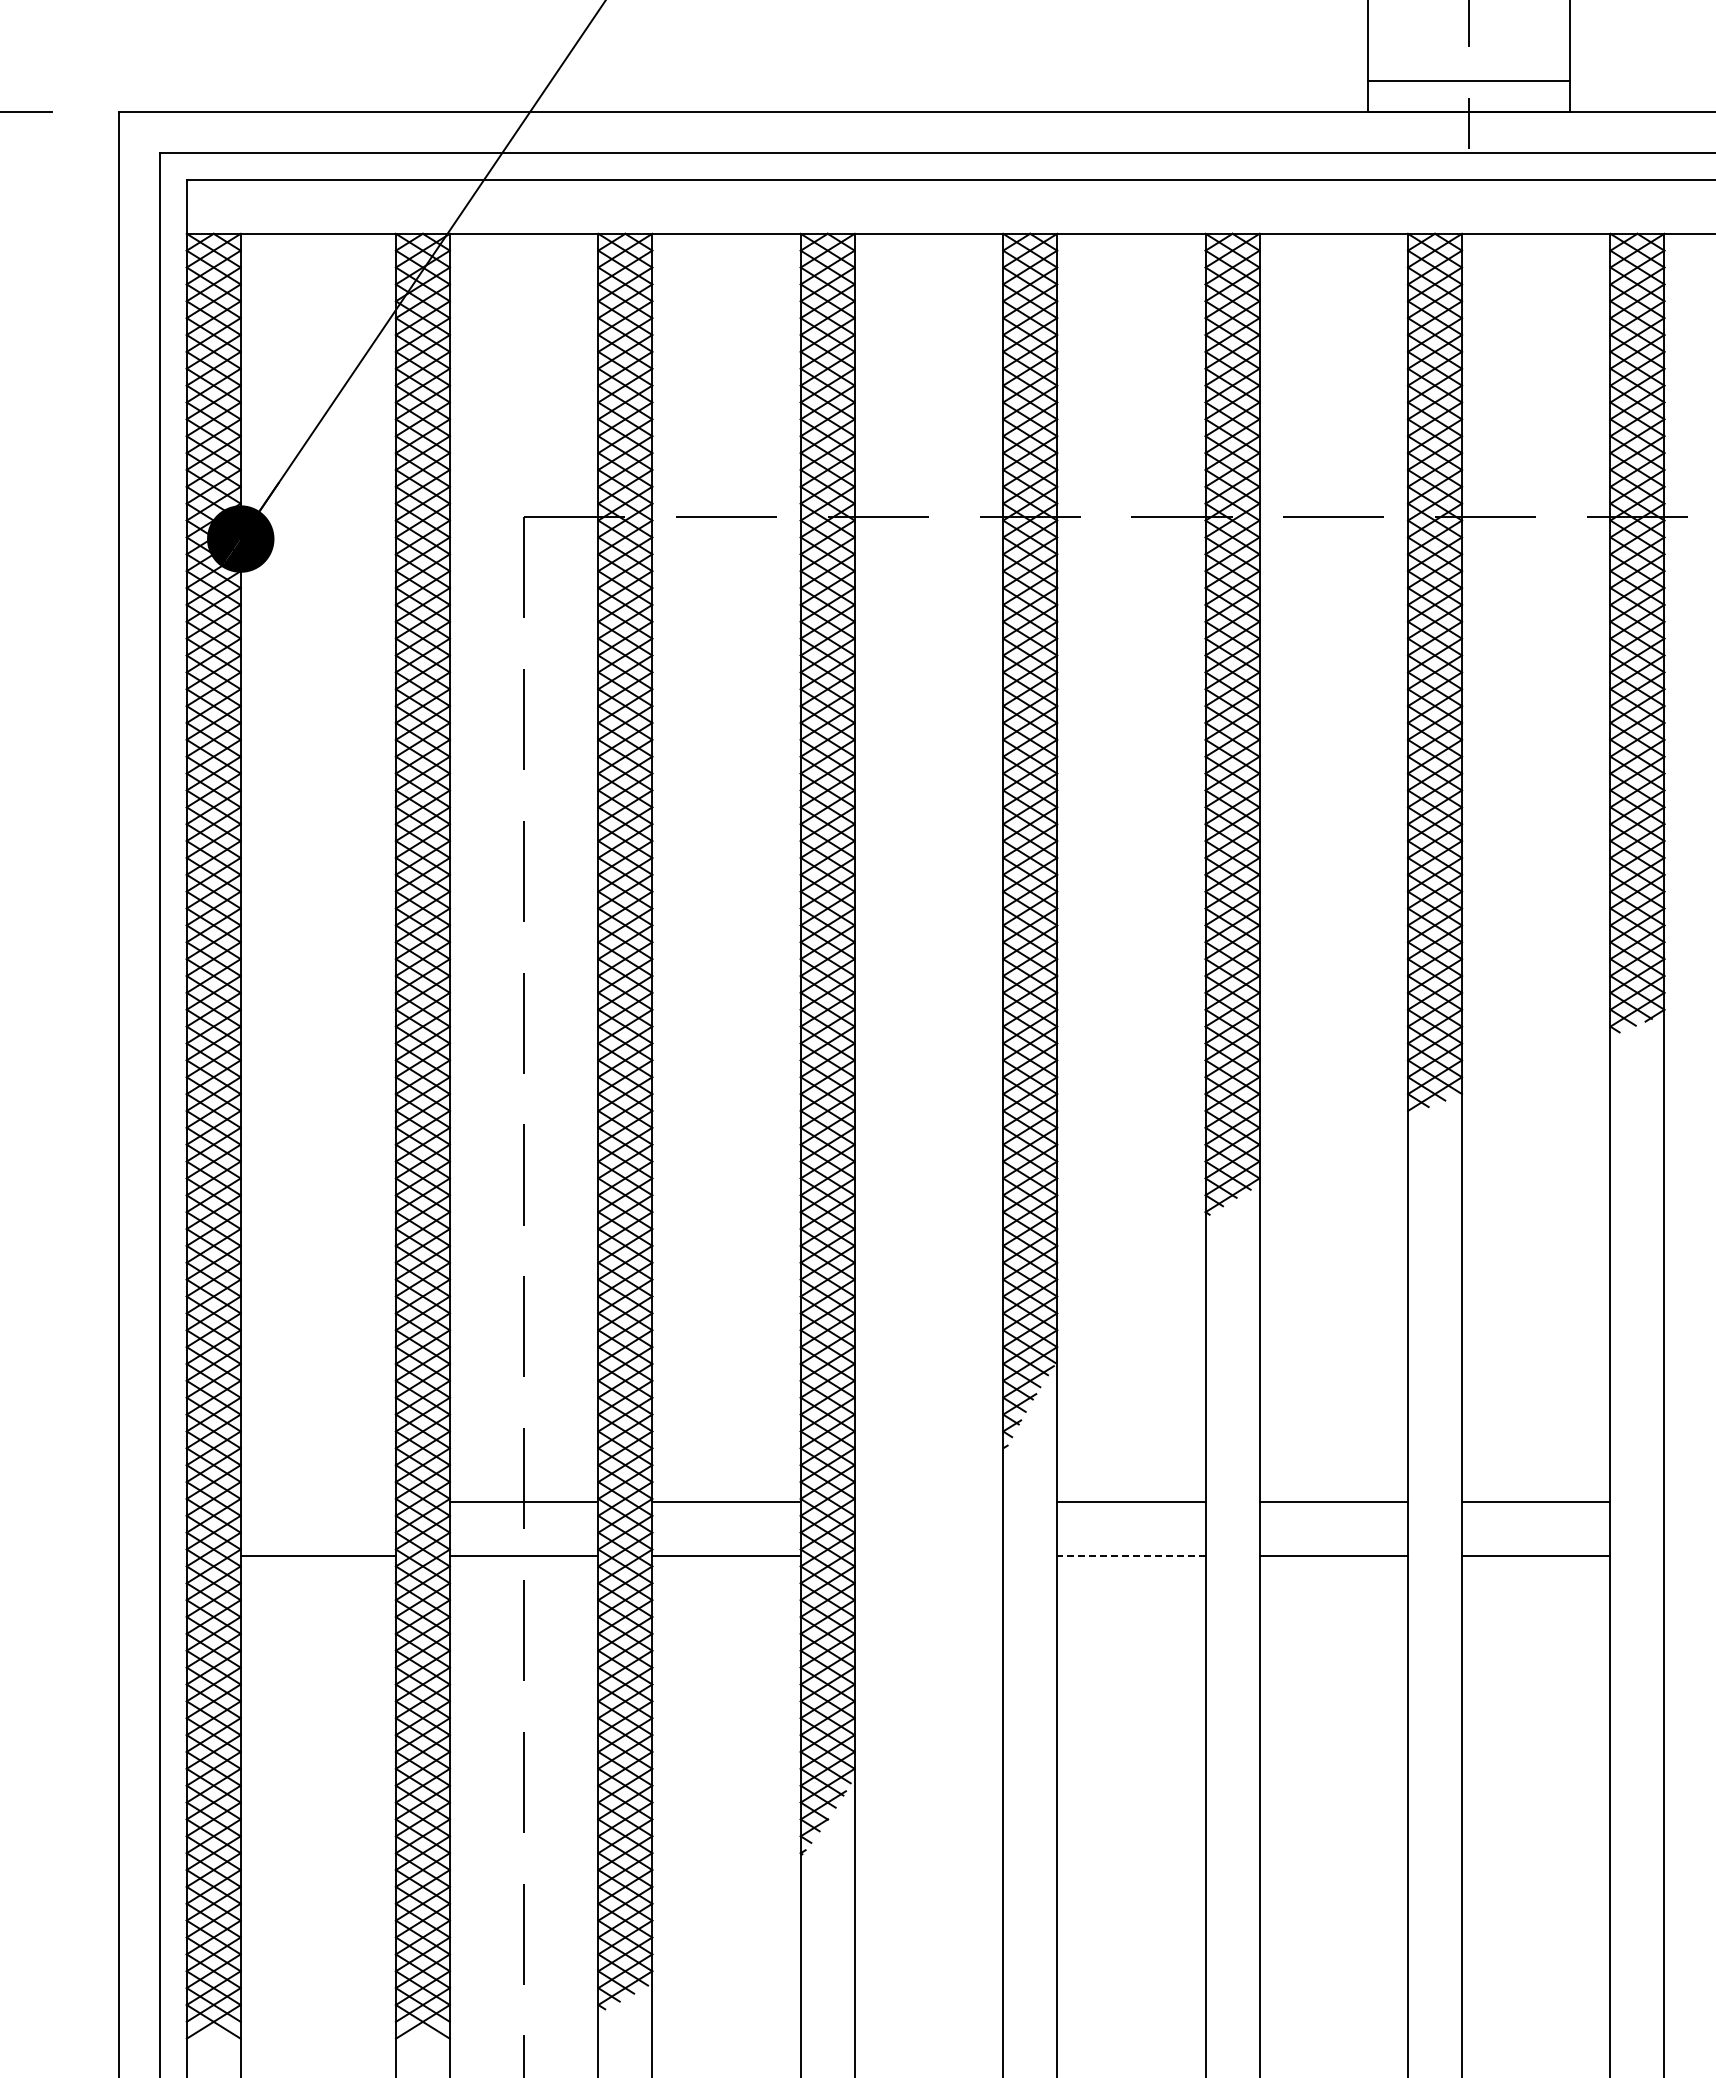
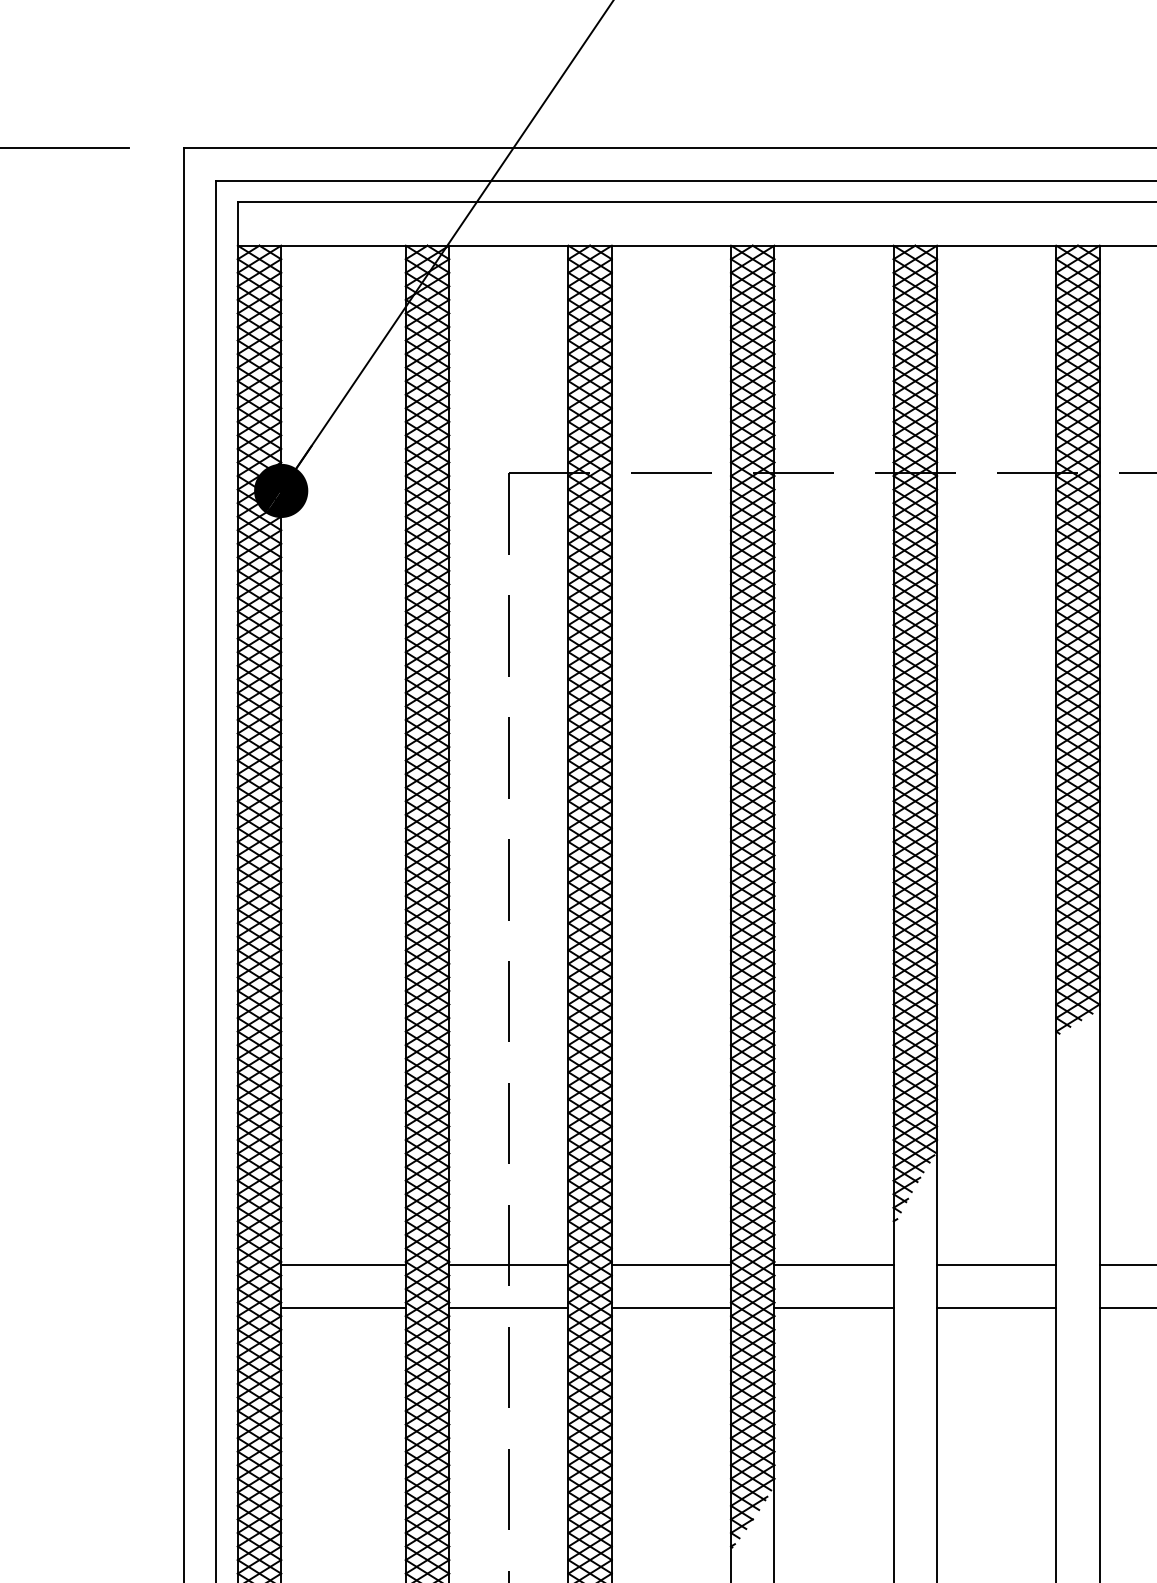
line: (317, 1502) -> (342, 1264), added
line: (928, 1502) -> (833, 1264), added
line: (928, 1556) -> (833, 1308), added
line: (1130, 1556) -> (995, 1308), dashed -> solid

